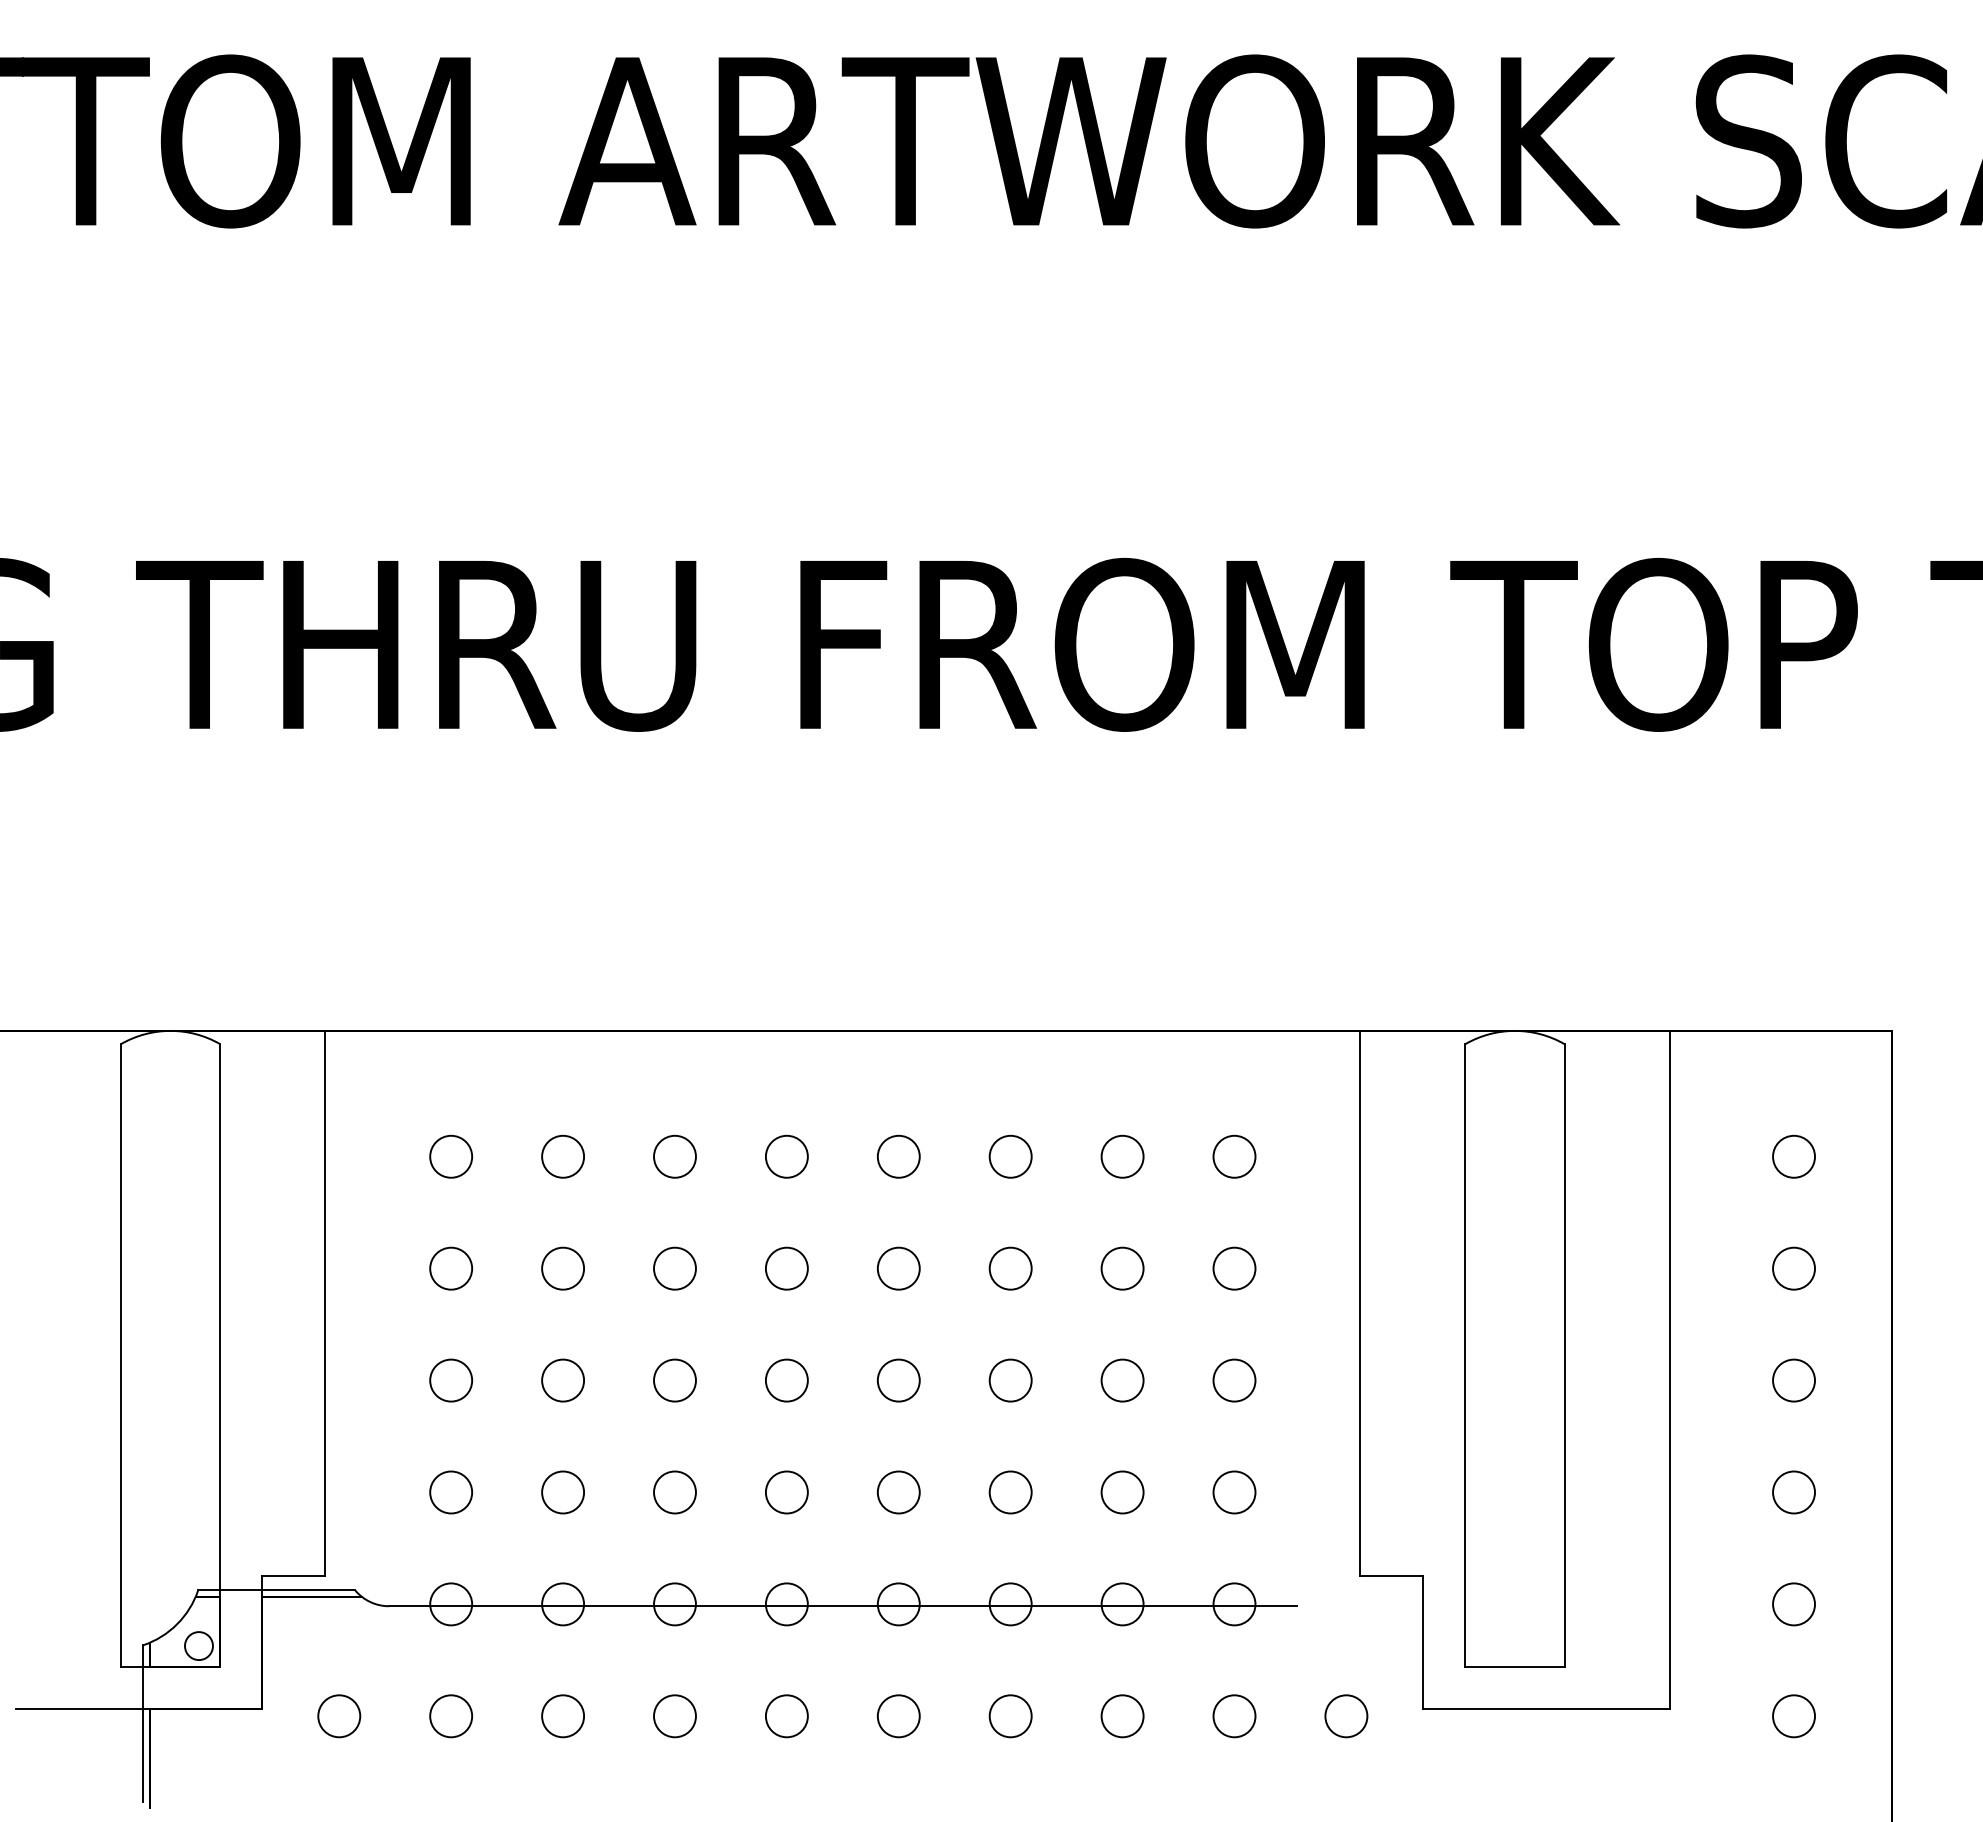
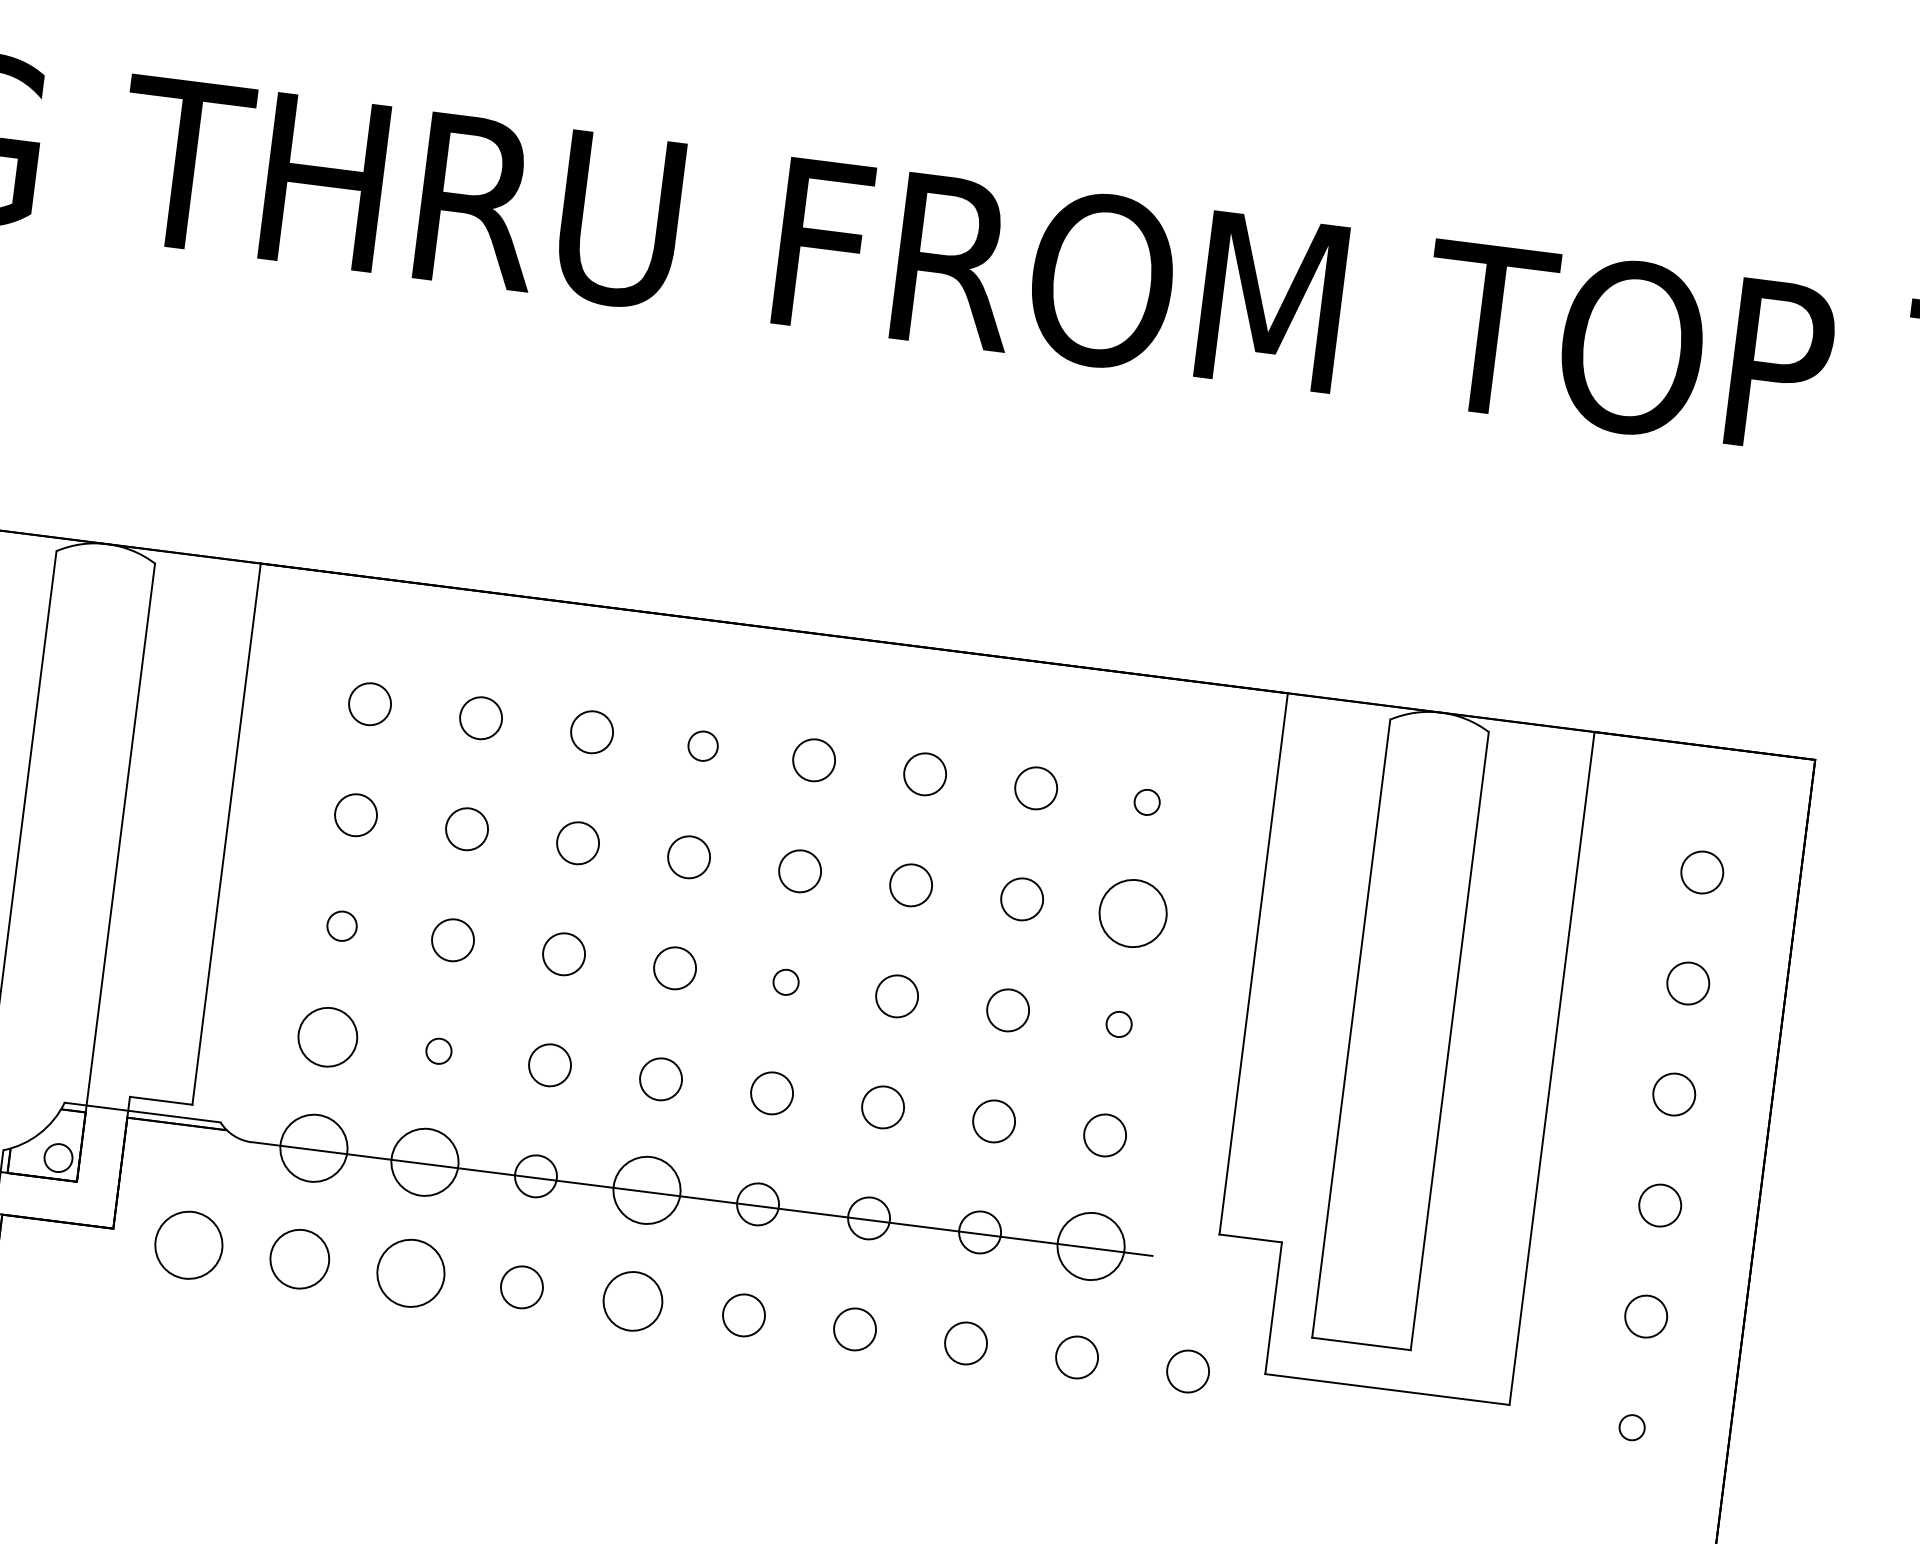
circle: (786, 1156) -> (702, 745), size x0.7
circle: (1234, 1156) -> (1147, 802), size x0.6
circle: (1234, 1268) -> (1133, 913), size x1.6
circle: (451, 1380) -> (342, 926), size x0.7
circle: (898, 1380) -> (785, 982), size x0.6
circle: (1234, 1380) -> (1119, 1024), size x0.6
circle: (451, 1492) -> (328, 1037), size x1.4
circle: (562, 1492) -> (438, 1051), size x0.6
circle: (451, 1604) -> (314, 1148), size x1.6
circle: (563, 1604) -> (425, 1162), size x1.6
circle: (786, 1604) -> (646, 1190), size x1.6
circle: (1234, 1604) -> (1091, 1246), size x1.6
circle: (339, 1716) -> (189, 1245), size x1.6
circle: (451, 1716) -> (300, 1259), size x1.4
circle: (563, 1716) -> (411, 1273), size x1.6
circle: (786, 1716) -> (632, 1301), size x1.4
circle: (1793, 1716) -> (1631, 1427), size x0.6

